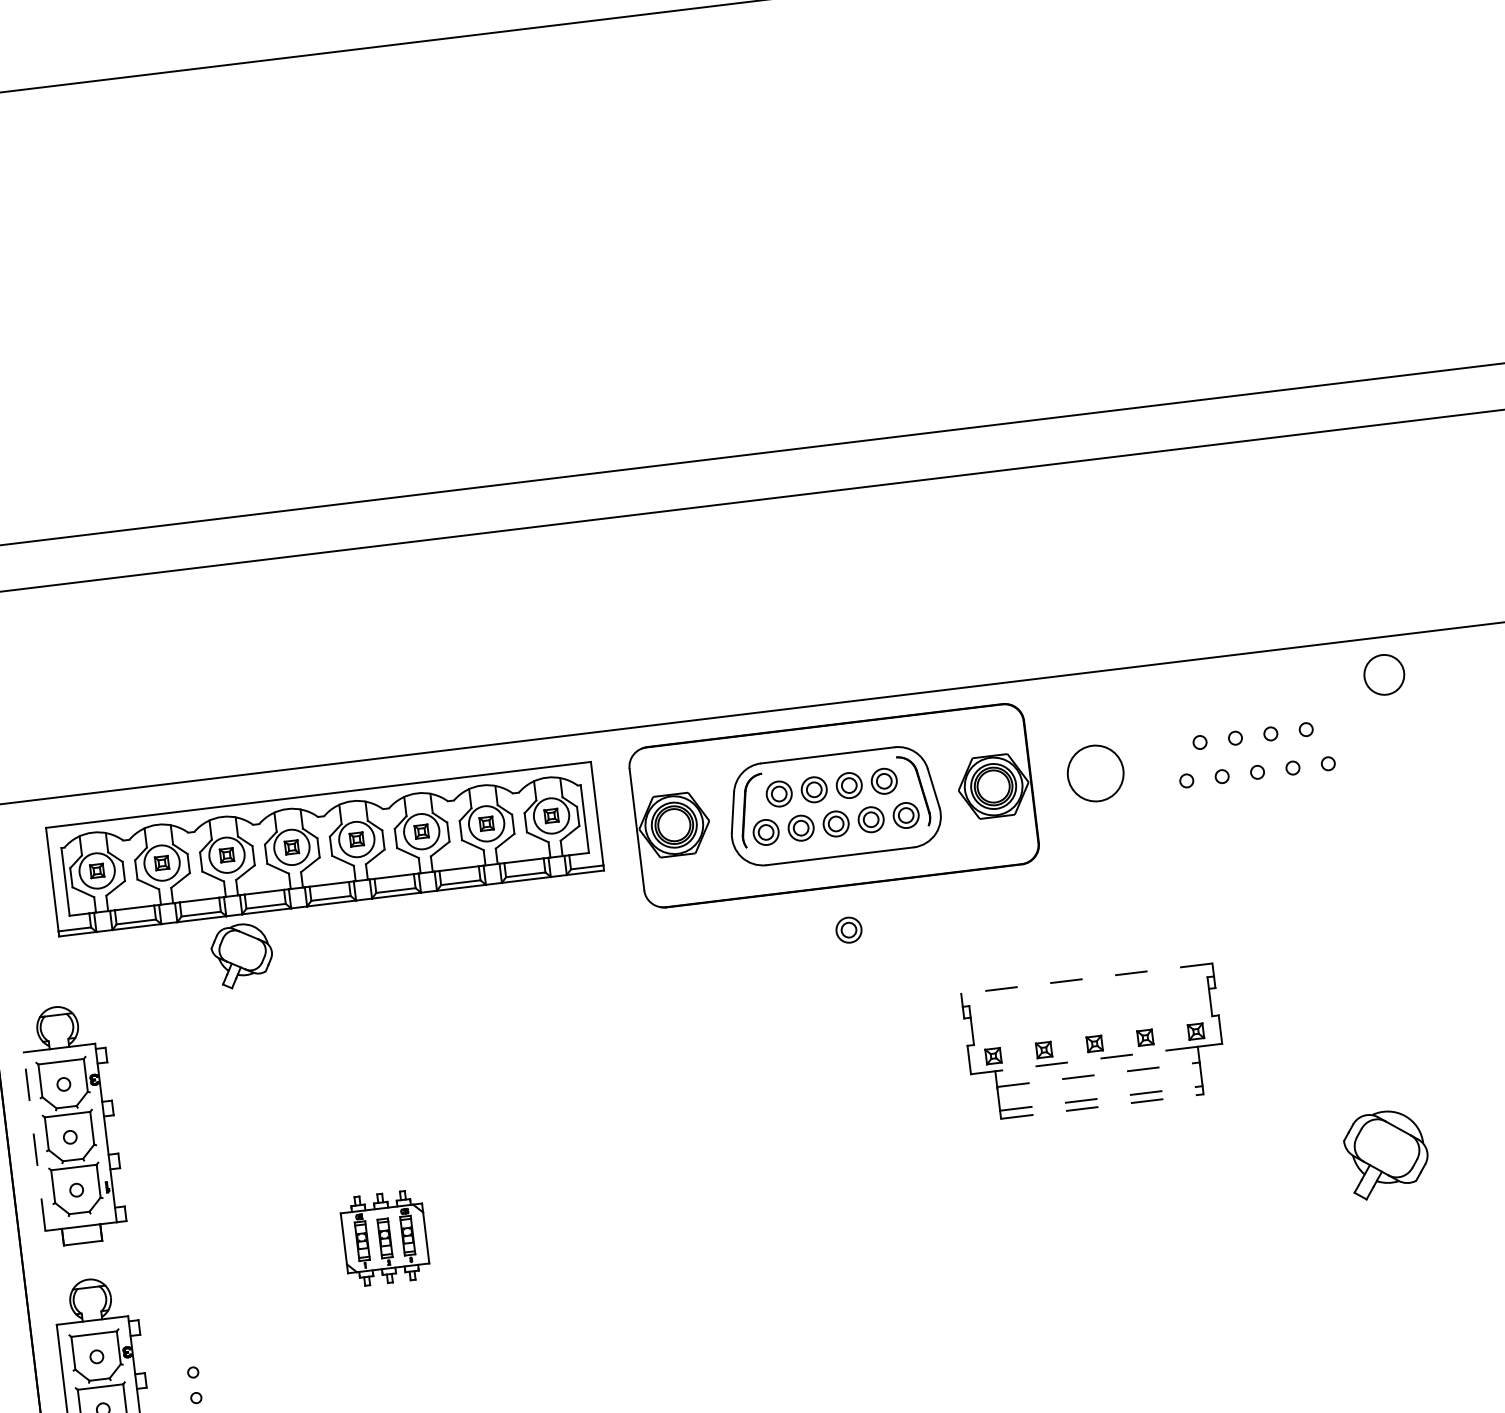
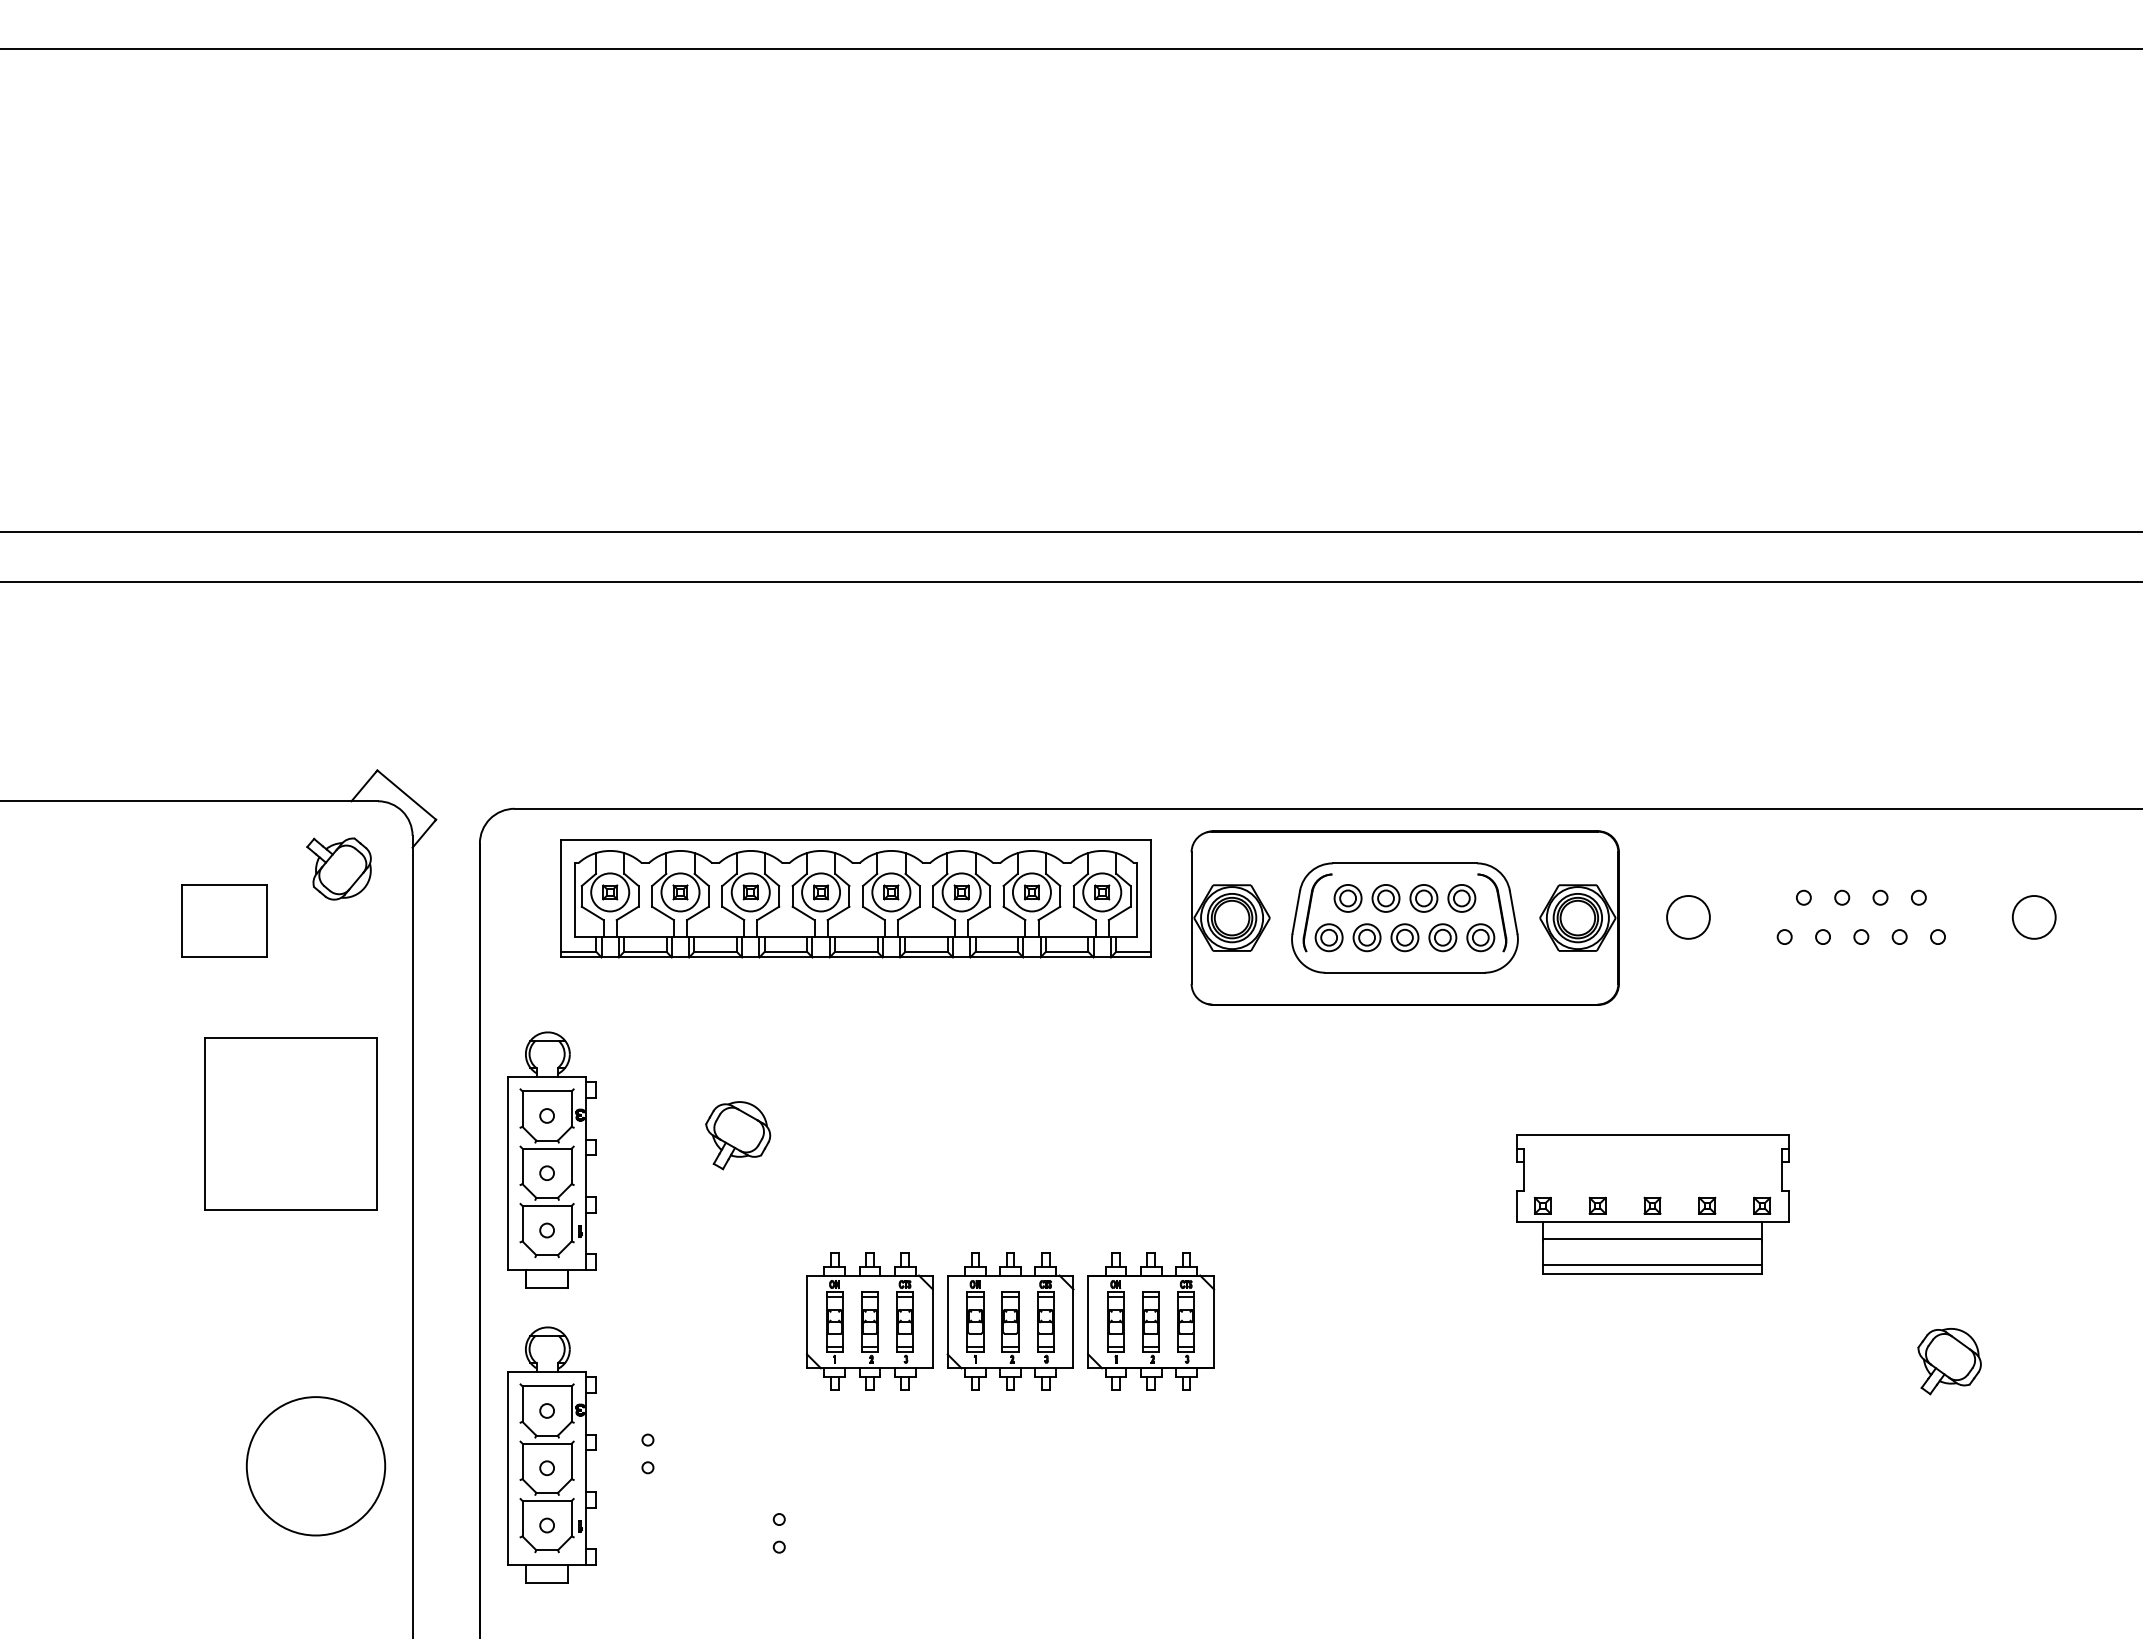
circle: (1383, 675) -> (2033, 917), moved
circle: (1095, 773) -> (1688, 917), size x0.71
part: (848, 930) -> (1404, 1052), removed
part: (242, 955) -> (738, 1135), moved
line: (1086, 978) -> (1652, 1135), dashed -> solid
line: (1096, 1059) -> (1652, 1222), dashed -> solid
line: (1098, 1074) -> (1652, 1239), dashed -> solid
line: (1101, 1098) -> (1652, 1264), dashed -> solid
line: (1102, 1106) -> (1652, 1273), dashed -> solid
line: (34, 1141) -> (508, 1173), dashed -> solid
part: (1386, 1154) -> (1949, 1361), size x0.71
part: (644, 1206) -> (1151, 1321), added
part: (514, 1222) -> (1010, 1321), added
part: (384, 1238) -> (869, 1321), size x1.43

